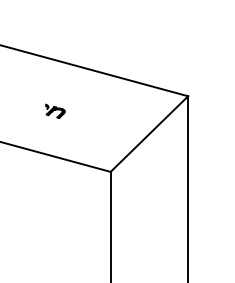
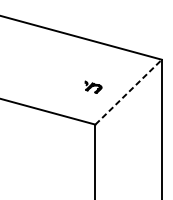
part: (55, 110) -> (93, 86), moved
line: (149, 133) -> (128, 91), solid -> dashed

